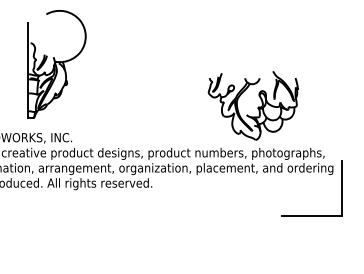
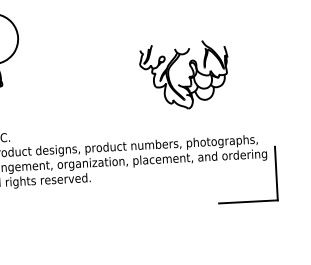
part: (252, 105) -> (183, 75), moved

